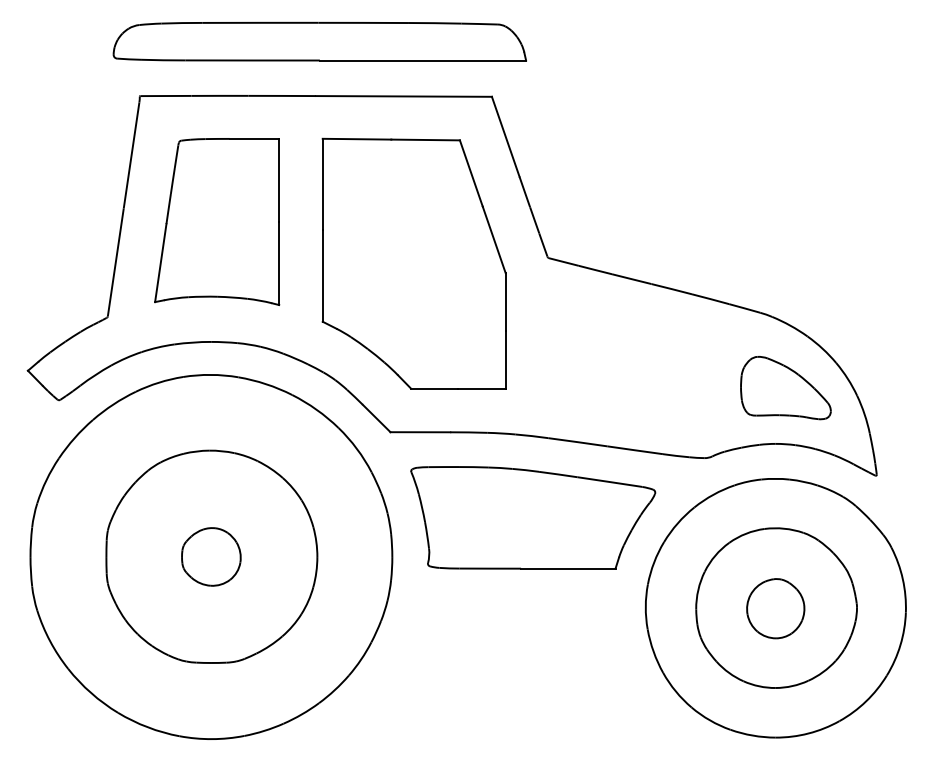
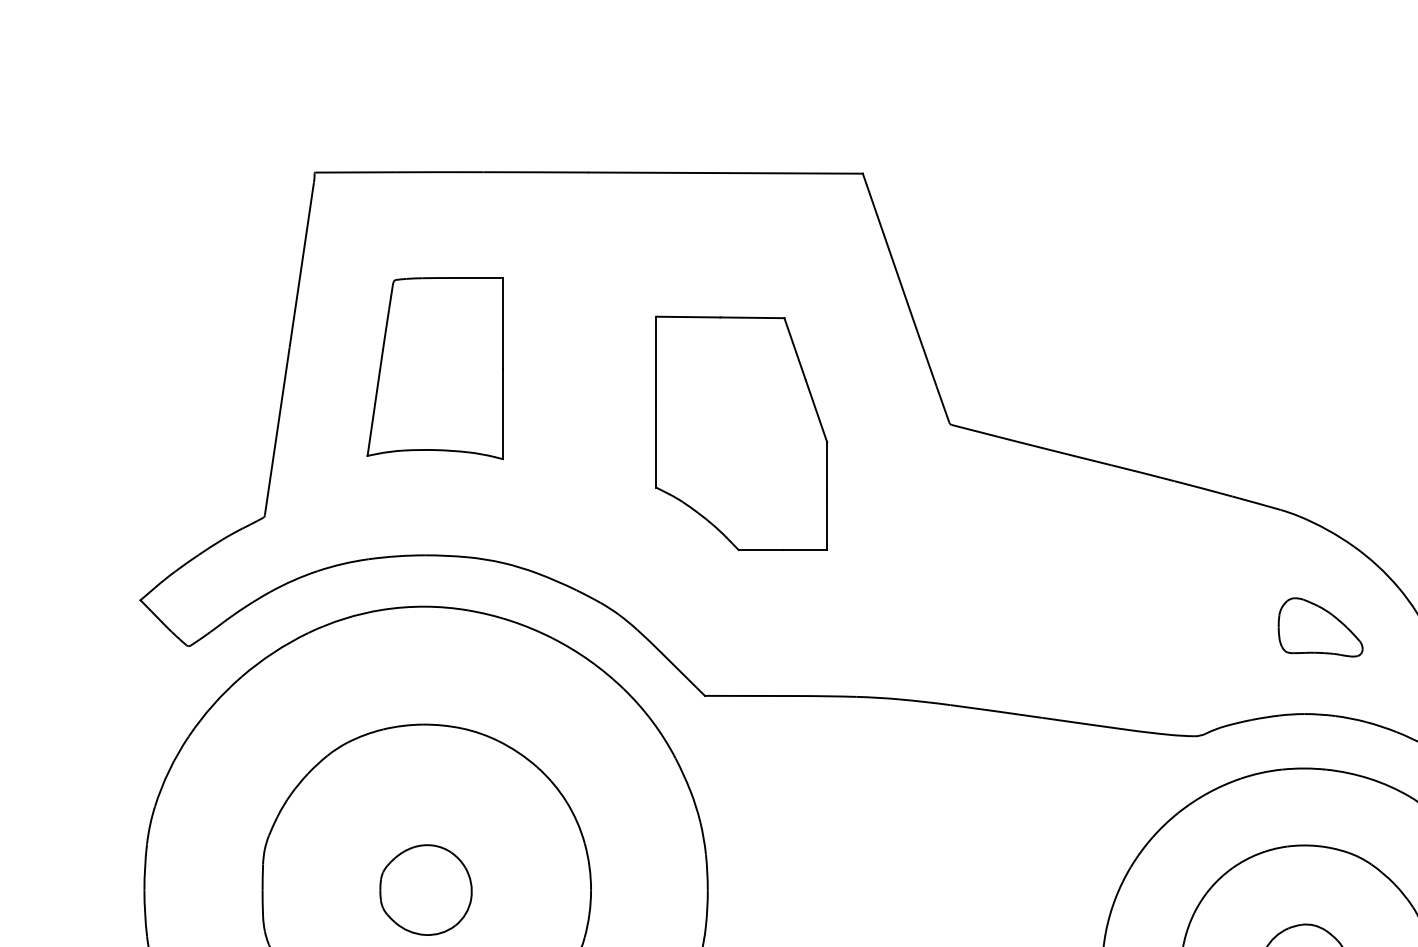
part: (319, 41) -> (594, 87), removed
part: (217, 221) -> (435, 367), size x0.7
part: (413, 263) -> (740, 433), size x0.6
part: (785, 388) -> (1319, 627), size x0.6
part: (533, 517) -> (927, 828), removed

